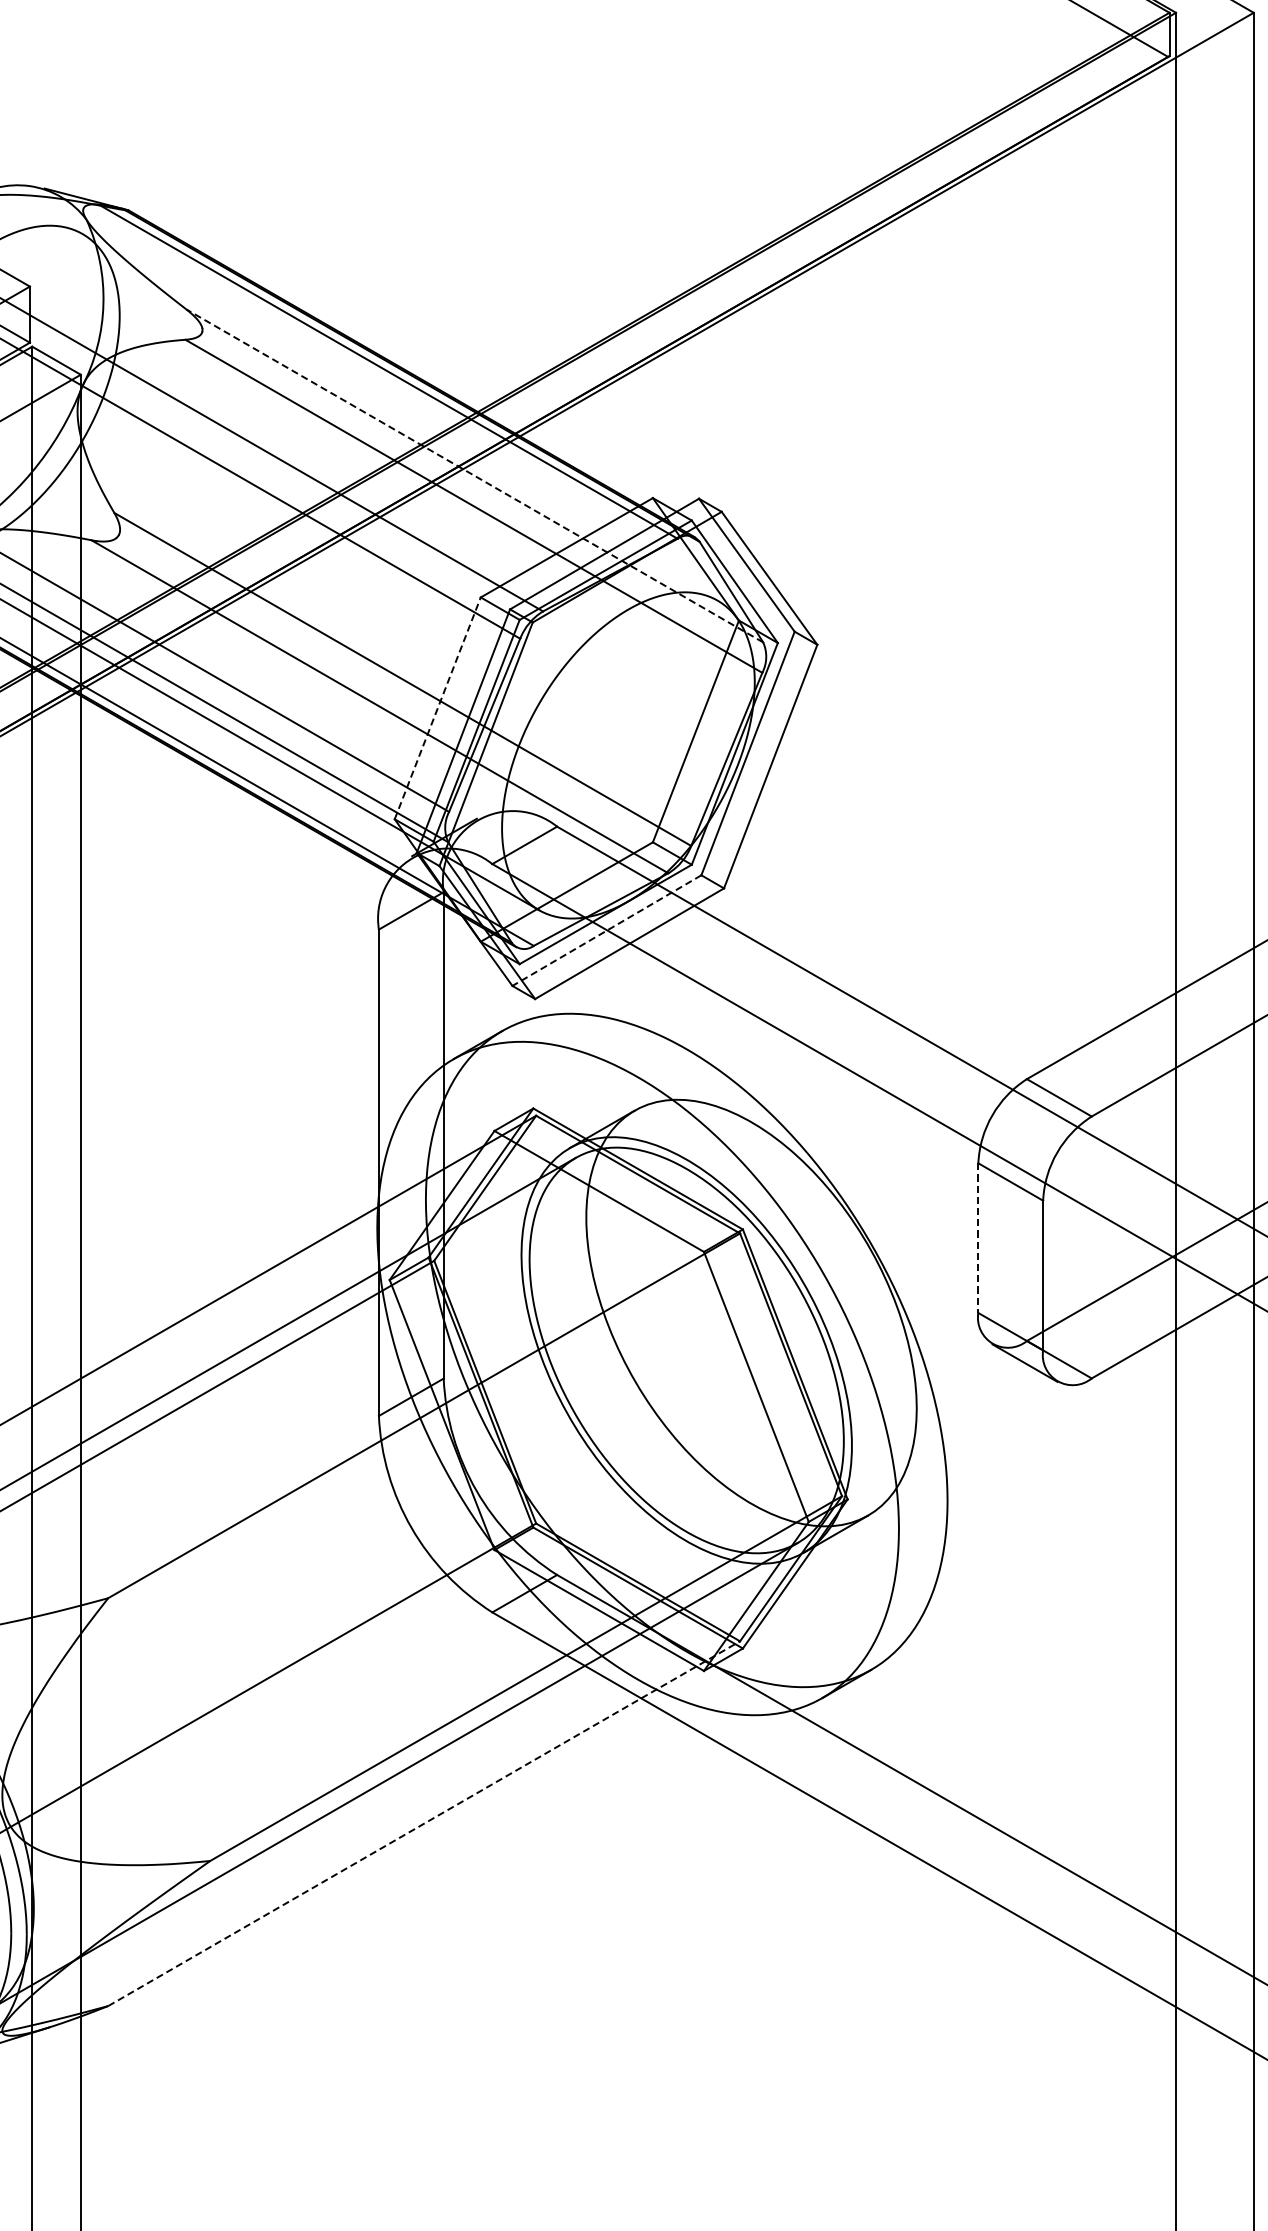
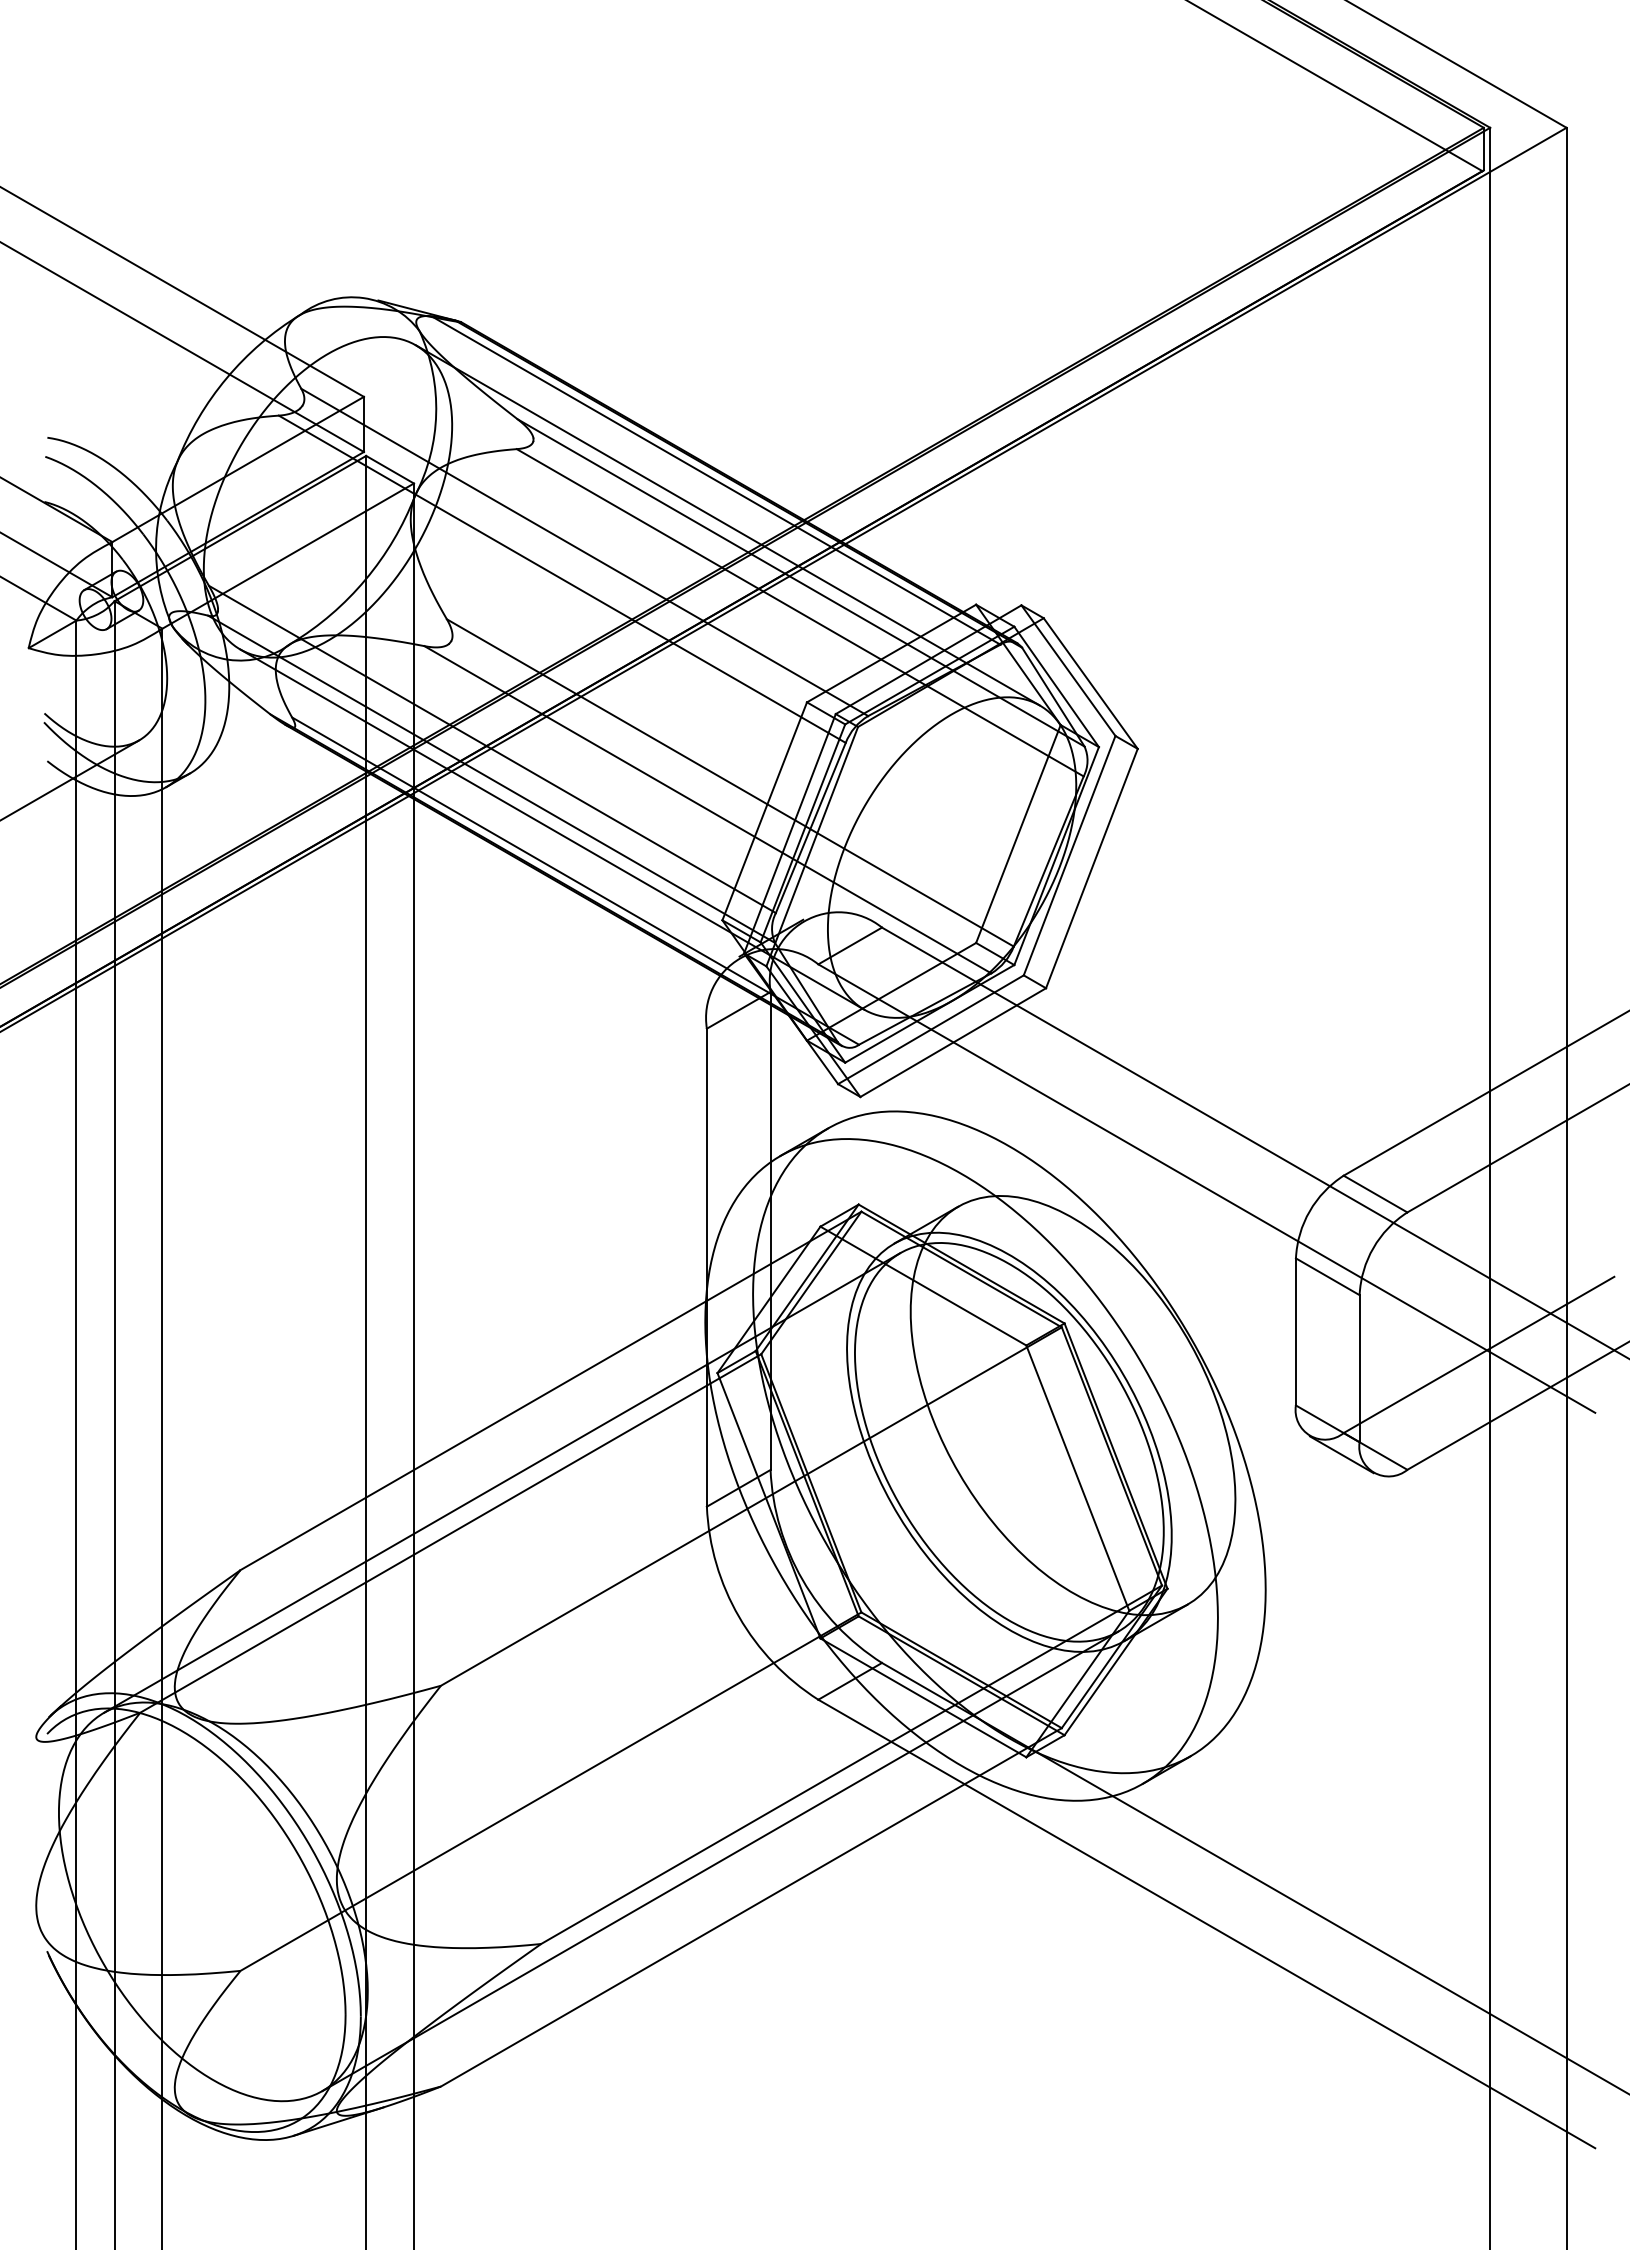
line: (399, 417) -> (727, 525), added
line: (474, 475) -> (800, 582), dashed -> solid
line: (437, 708) -> (764, 811), dashed -> solid
line: (606, 930) -> (930, 1029), dashed -> solid
line: (977, 1237) -> (1295, 1331), dashed -> solid
line: (424, 1823) -> (751, 1907), dashed -> solid

